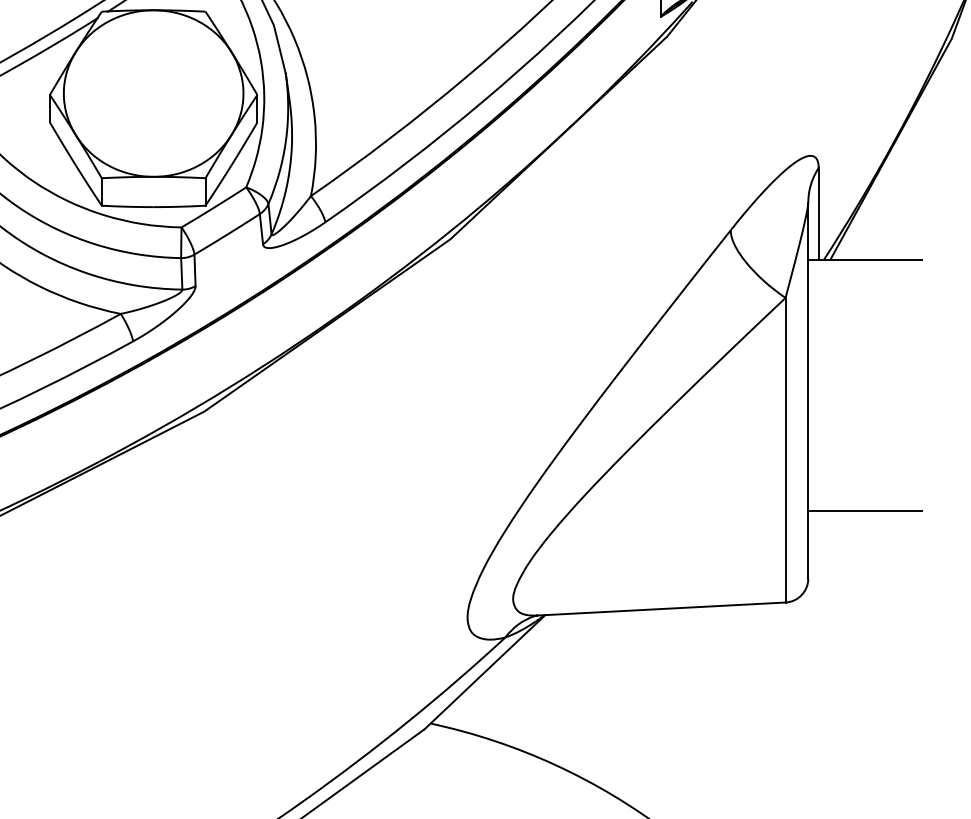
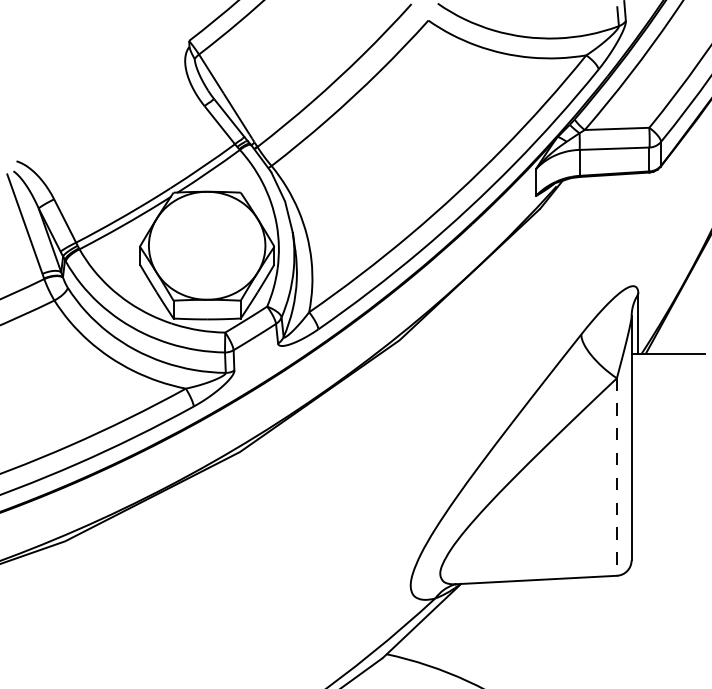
line: (784, 450) -> (616, 477), solid -> dashed
line: (865, 511) -> (668, 516), removed

